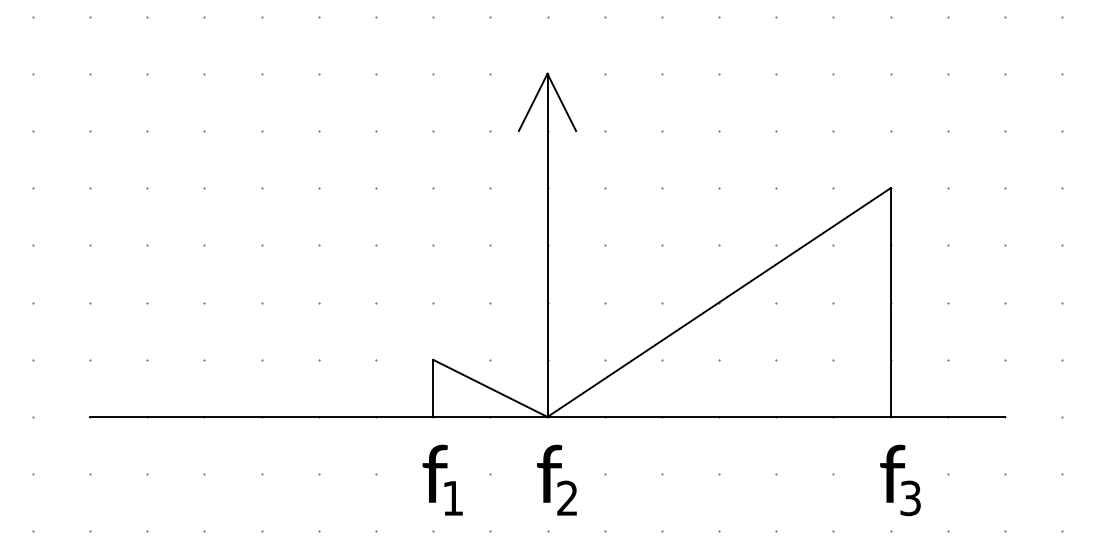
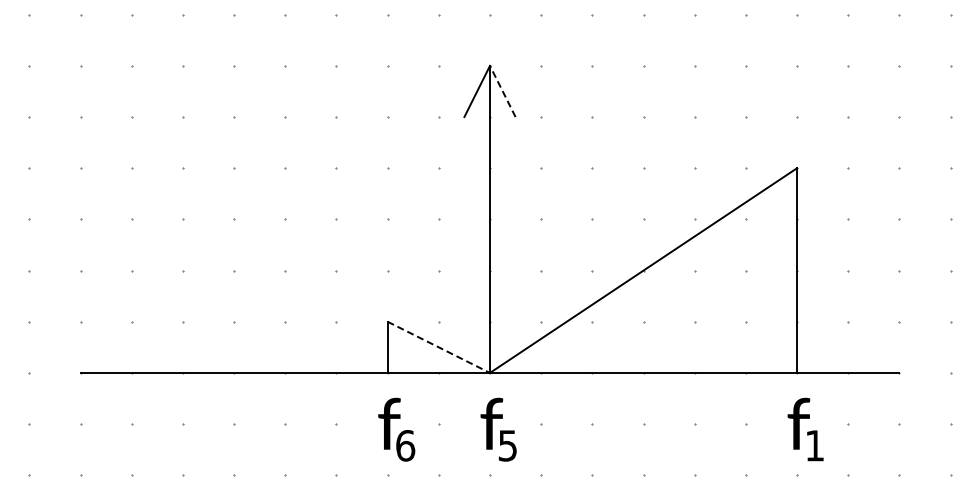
line: (561, 102) -> (502, 91), solid -> dashed
line: (491, 388) -> (439, 347), solid -> dashed
text: (453, 498) -> (405, 445), 1 -> 6
text: (567, 498) -> (507, 445), 2 -> 5
text: (910, 498) -> (814, 445), 3 -> 1

